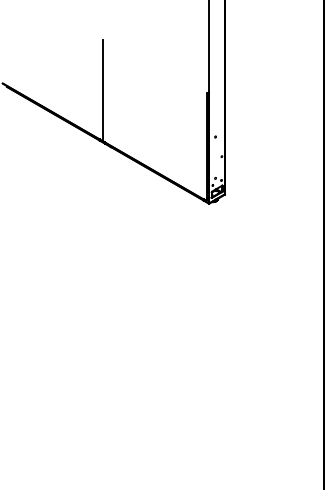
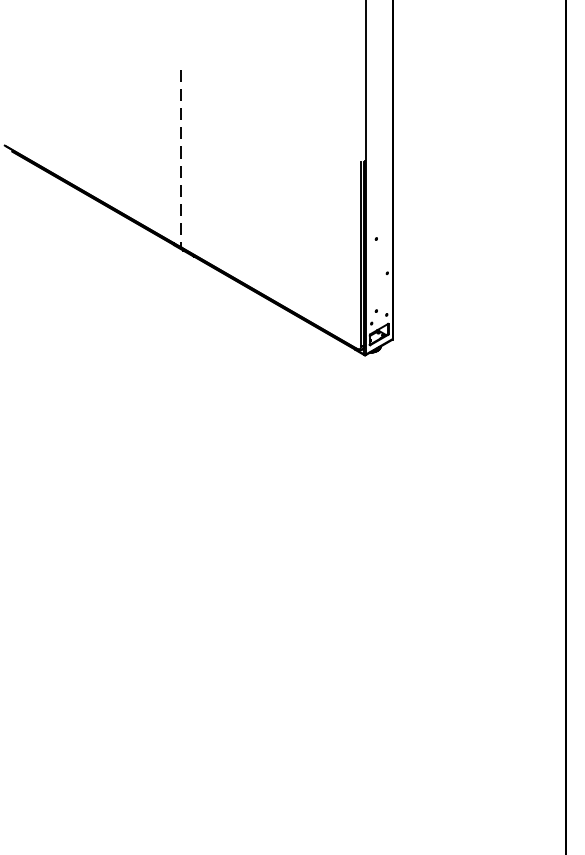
line: (103, 90) -> (180, 157), solid -> dashed

